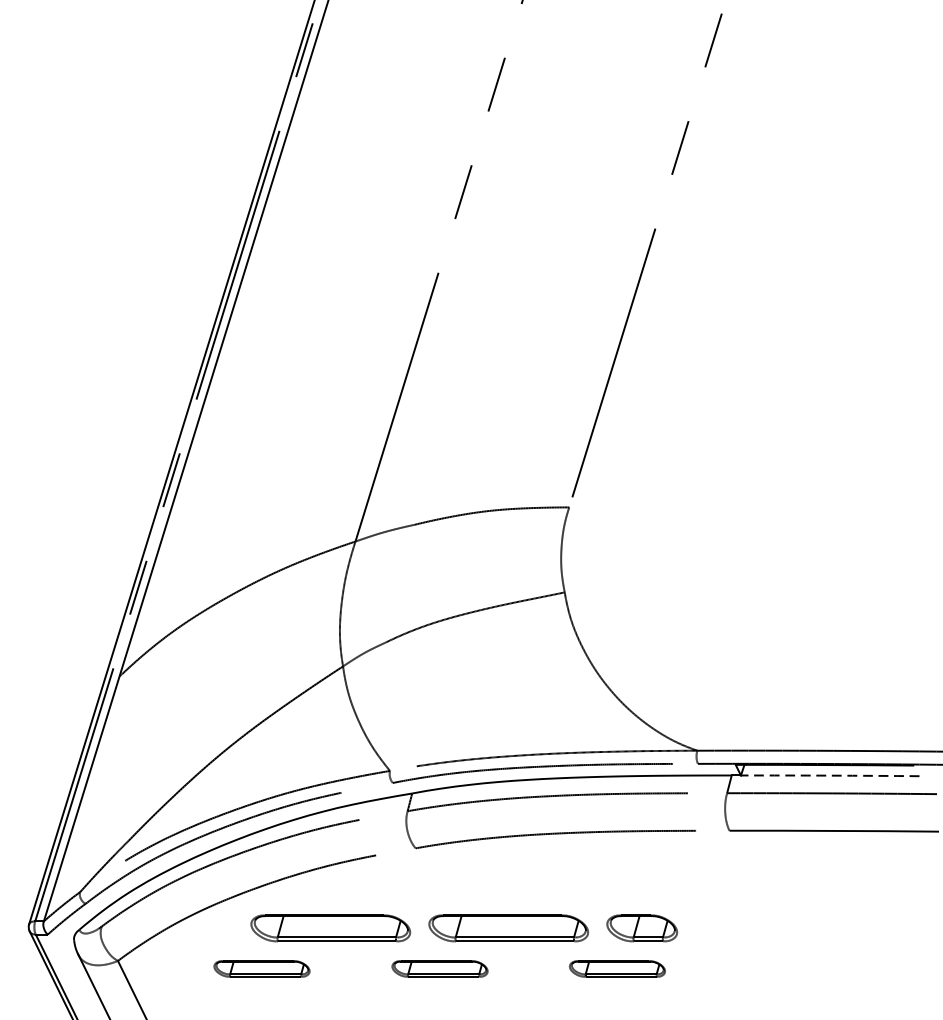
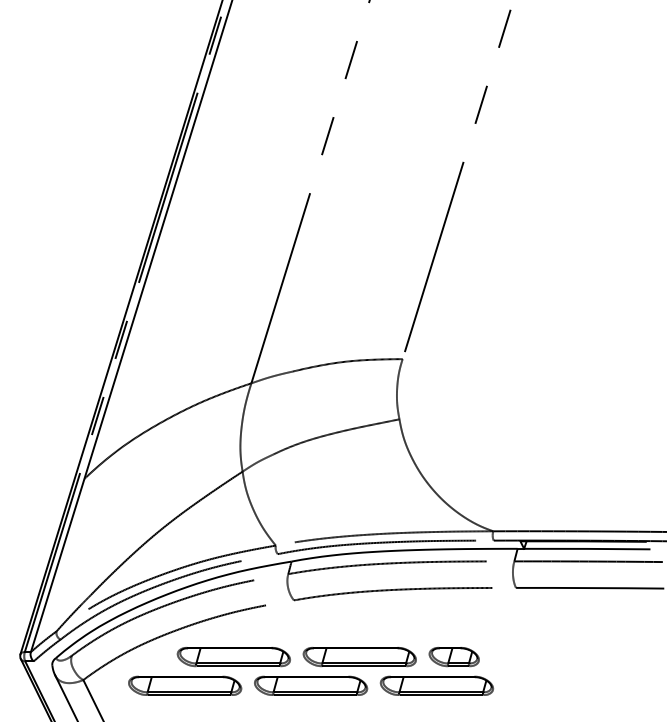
arc: (830, 775) -> (587, 548), dashed -> solid
part: (262, 968) -> (185, 685), size x1.67
part: (440, 968) -> (311, 685), size x1.67
part: (617, 968) -> (436, 685), size x1.67

